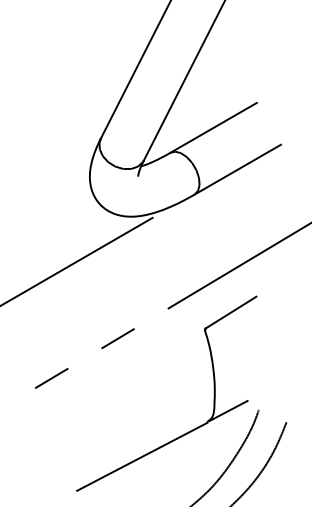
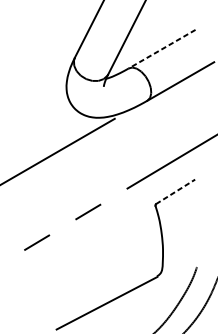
line: (213, 127) -> (162, 48), solid -> dashed
line: (231, 312) -> (175, 191), solid -> dashed
line: (228, 410) -> (173, 267), removed

